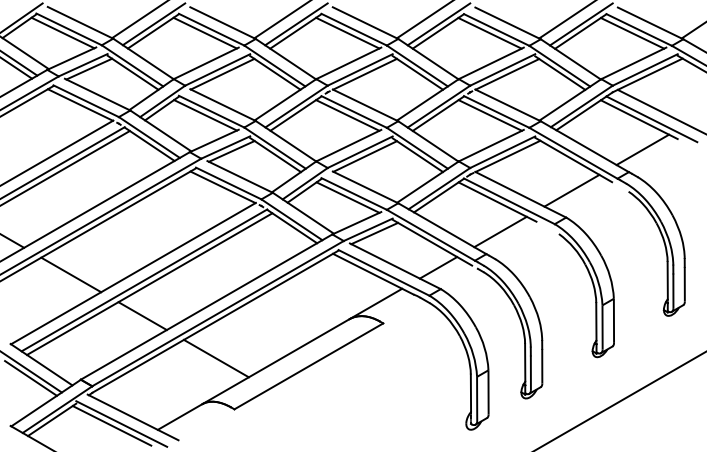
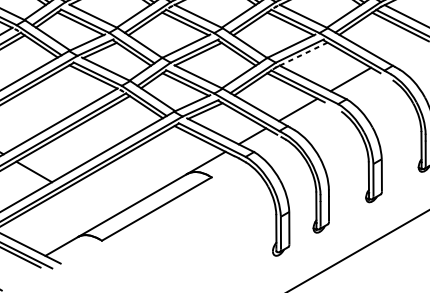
line: (642, 149) -> (402, 49), removed
line: (507, 156) -> (303, 54), solid -> dashed
line: (215, 358) -> (87, 203), removed

